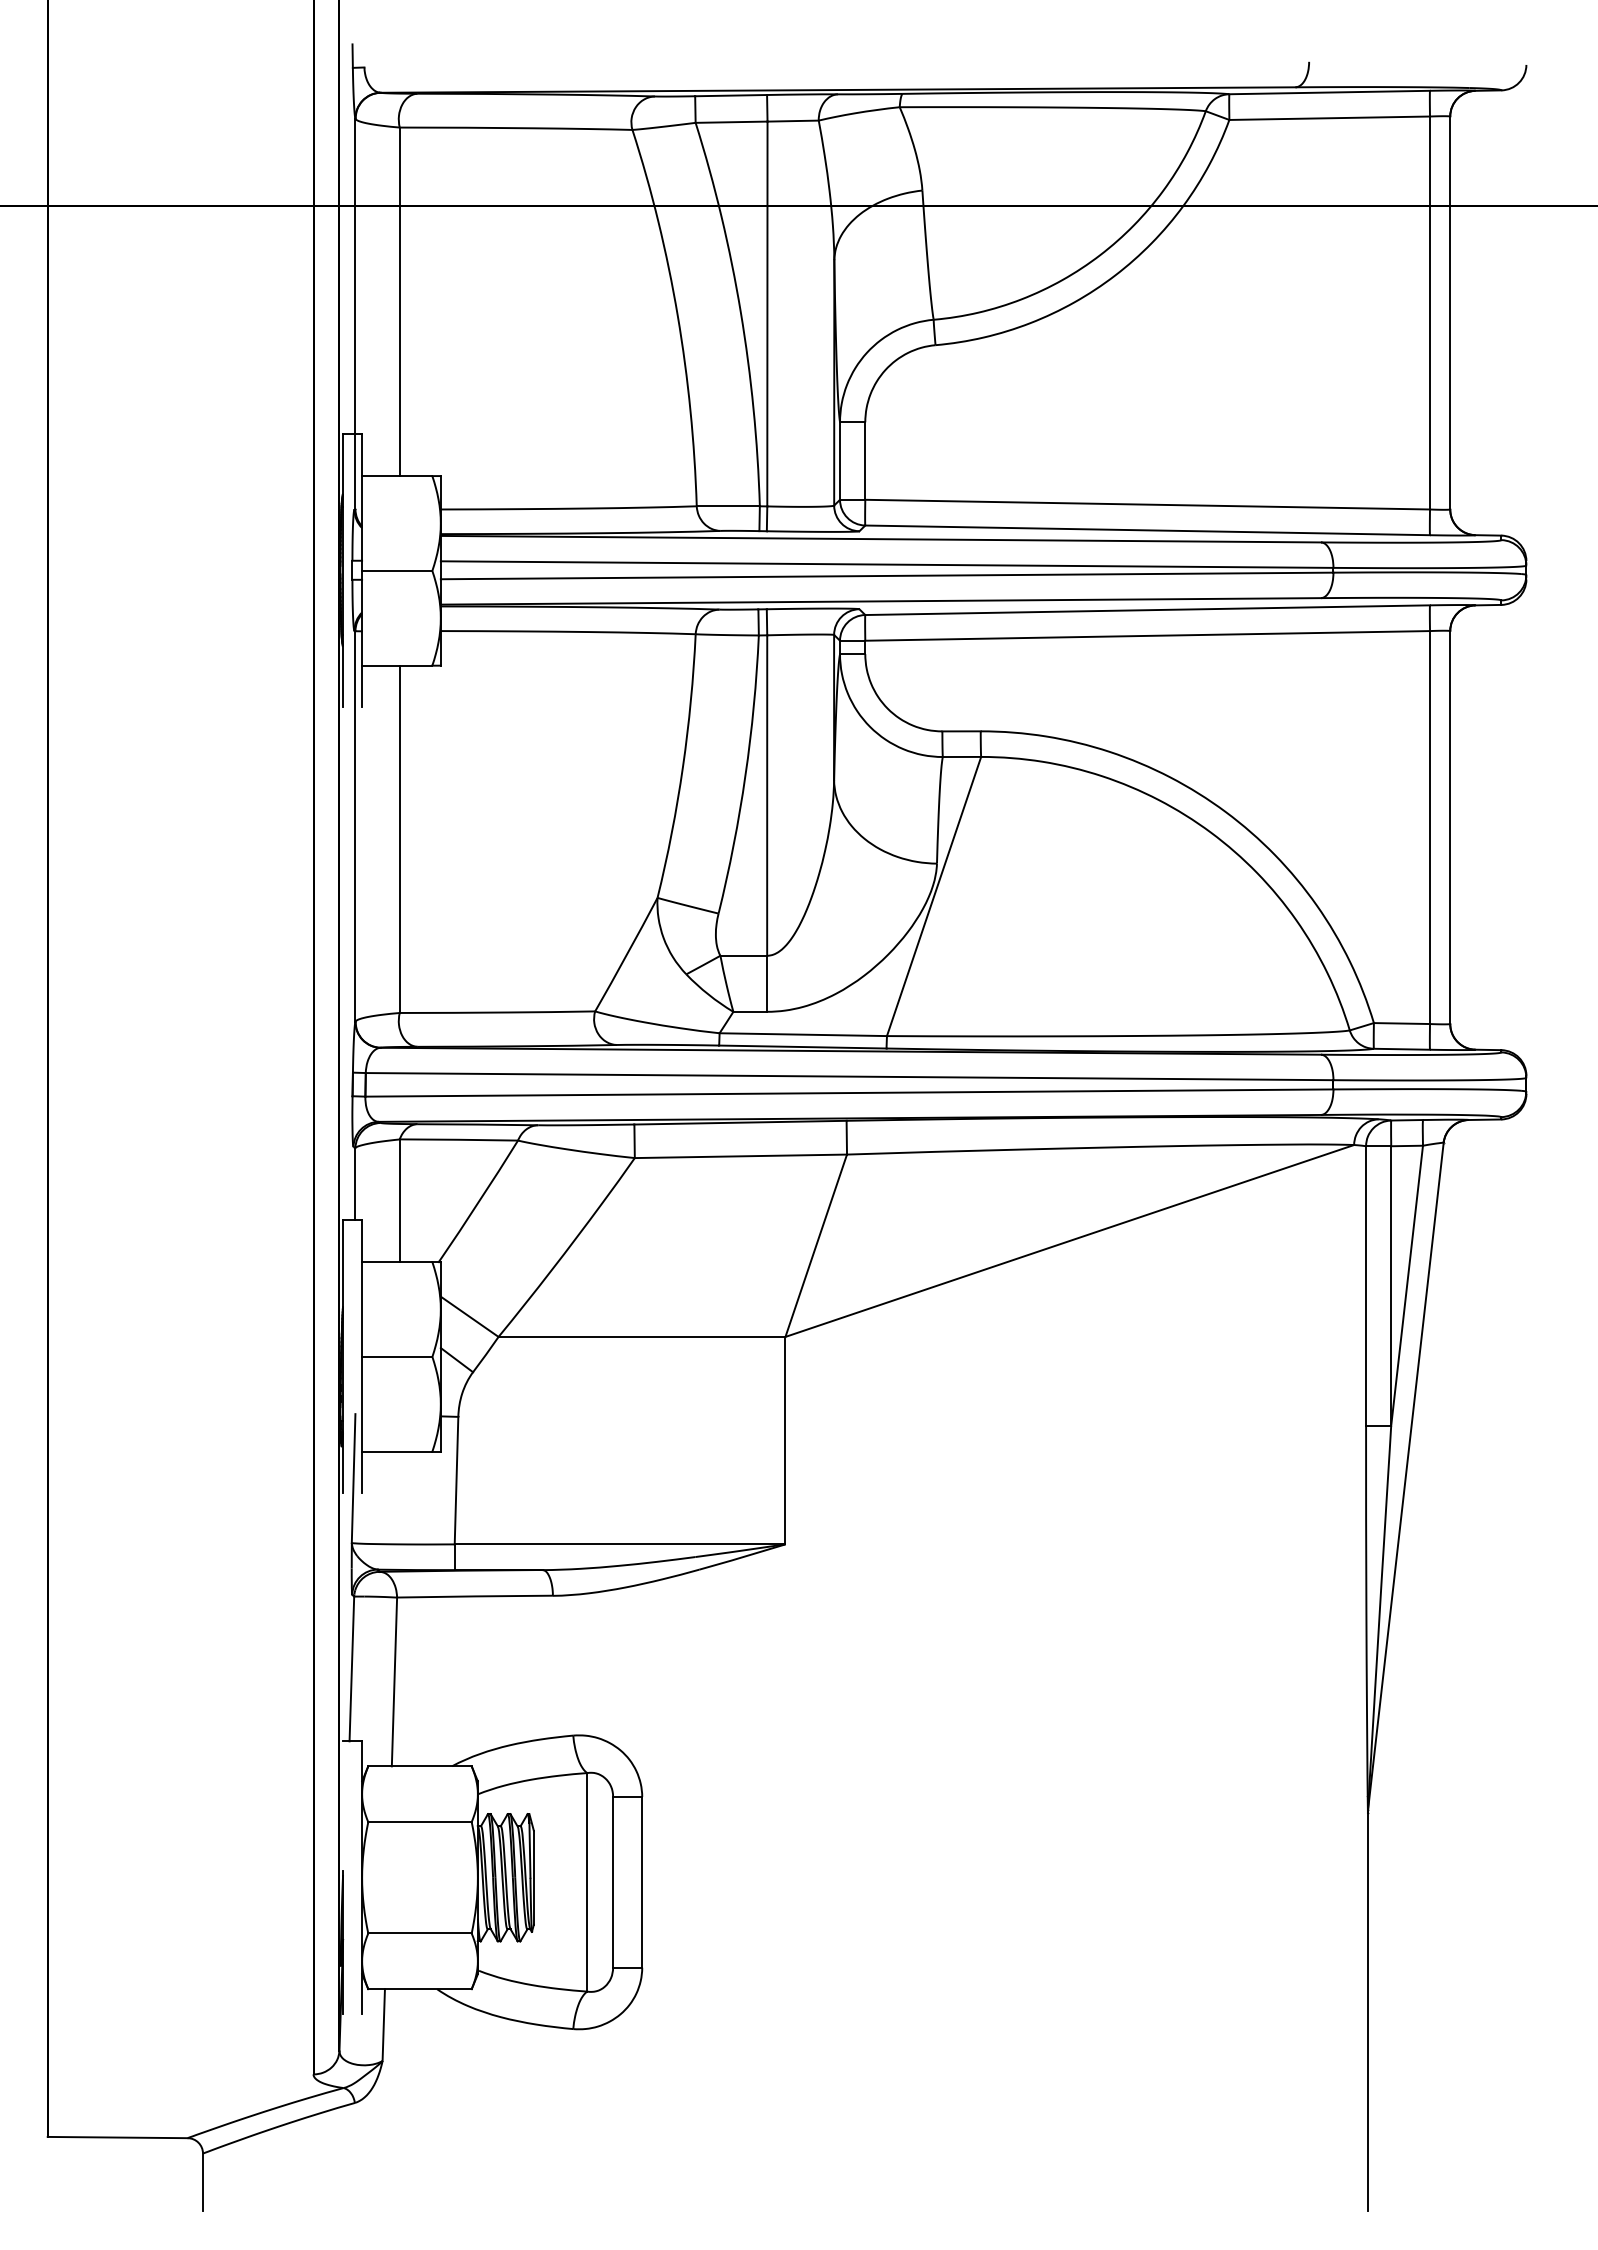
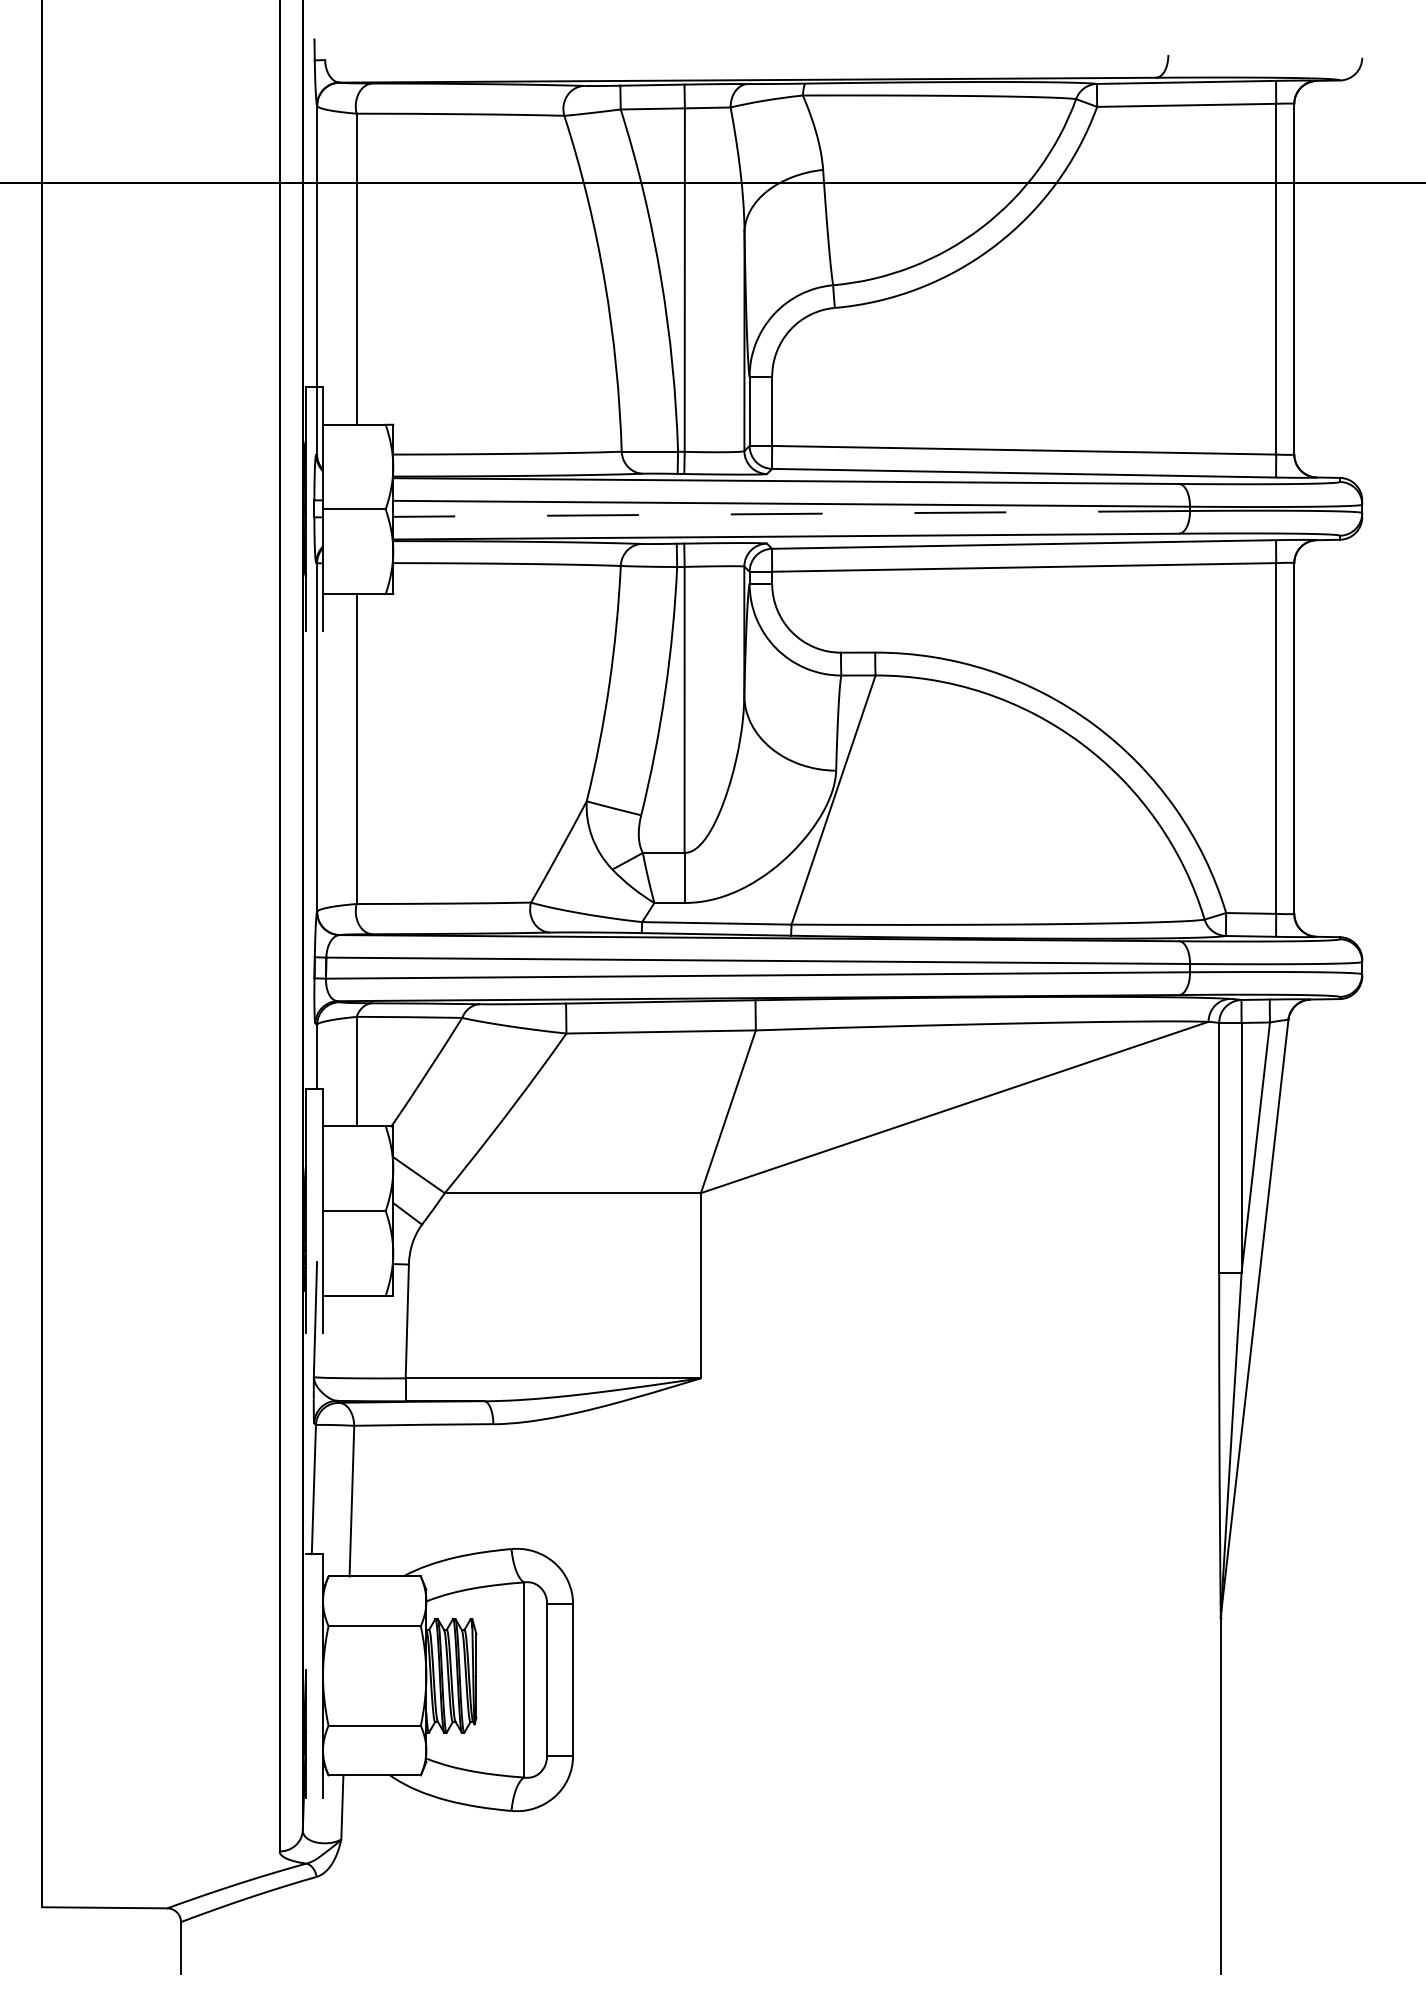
line: (886, 575) -> (791, 513), solid -> dashed

